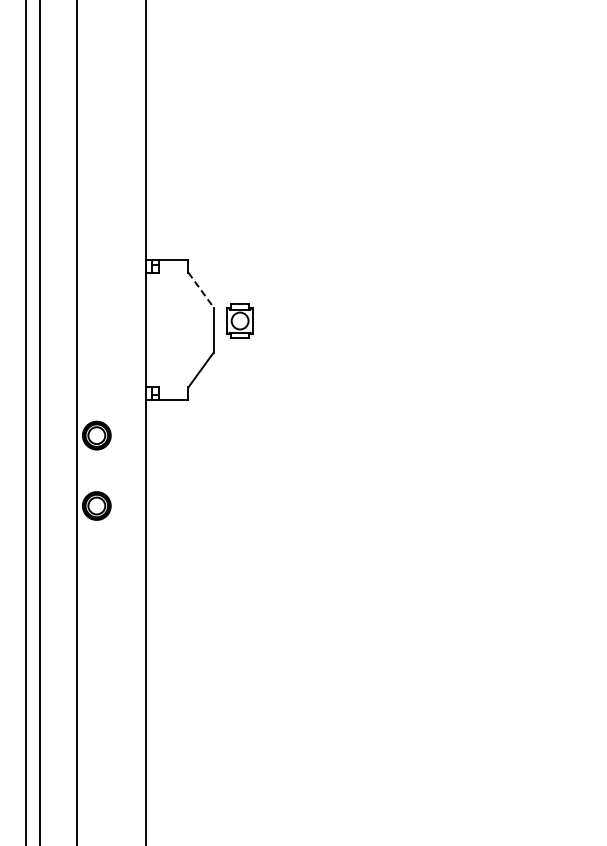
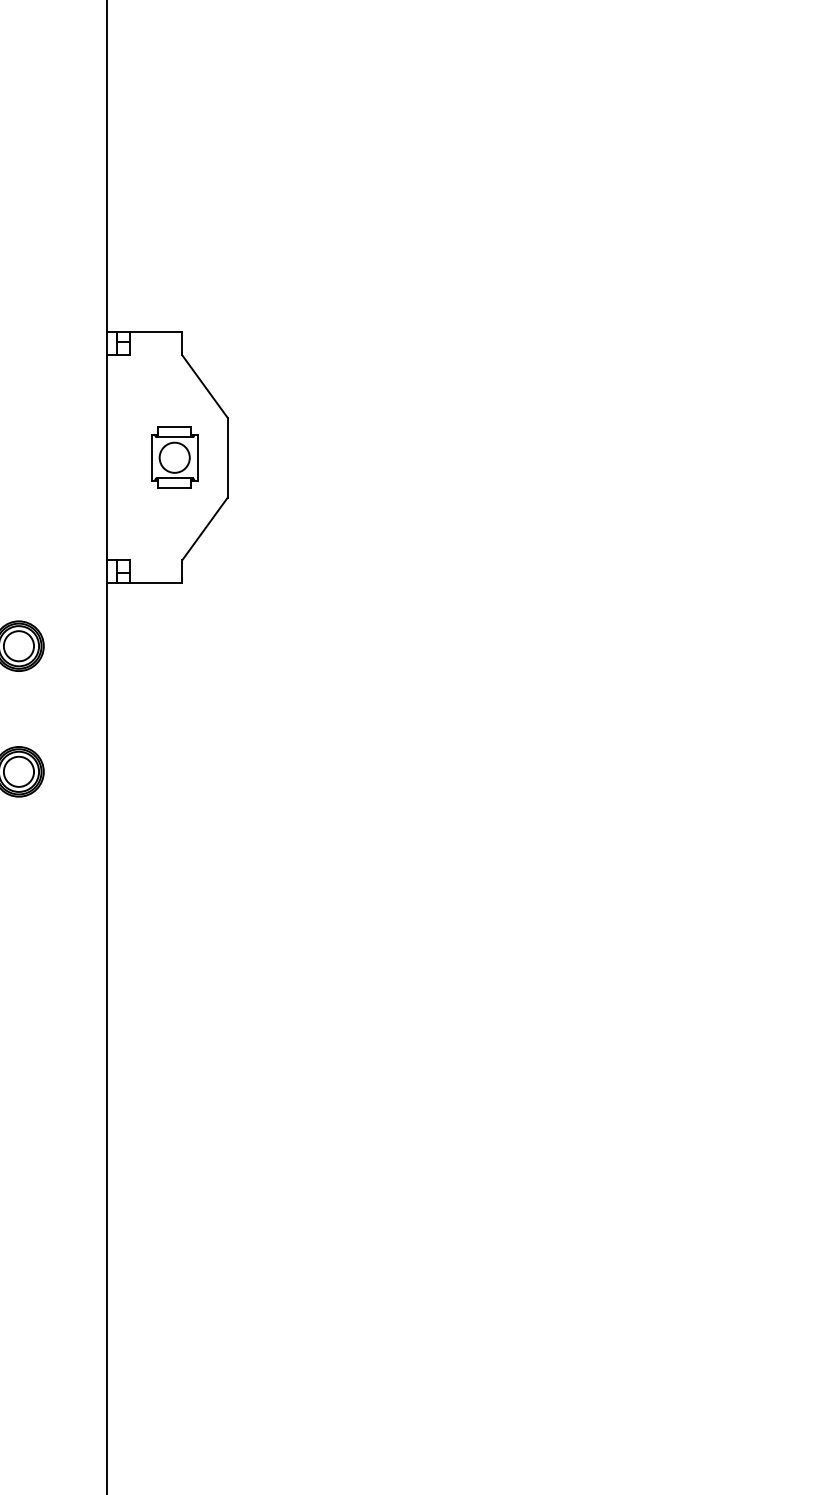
line: (201, 290) -> (205, 387), dashed -> solid
part: (239, 320) -> (173, 456), moved

